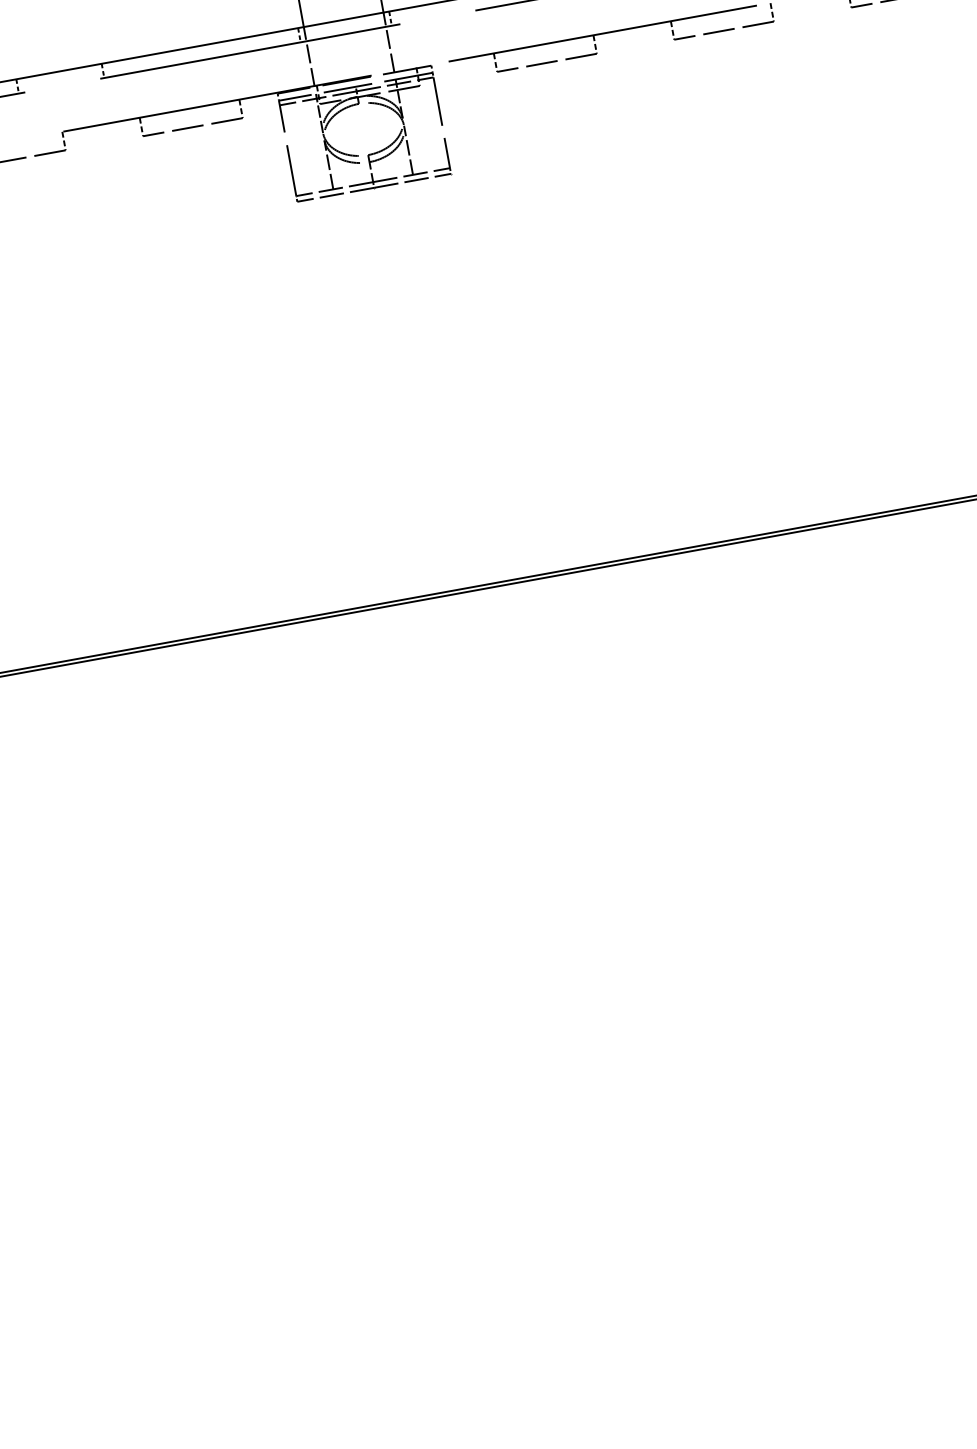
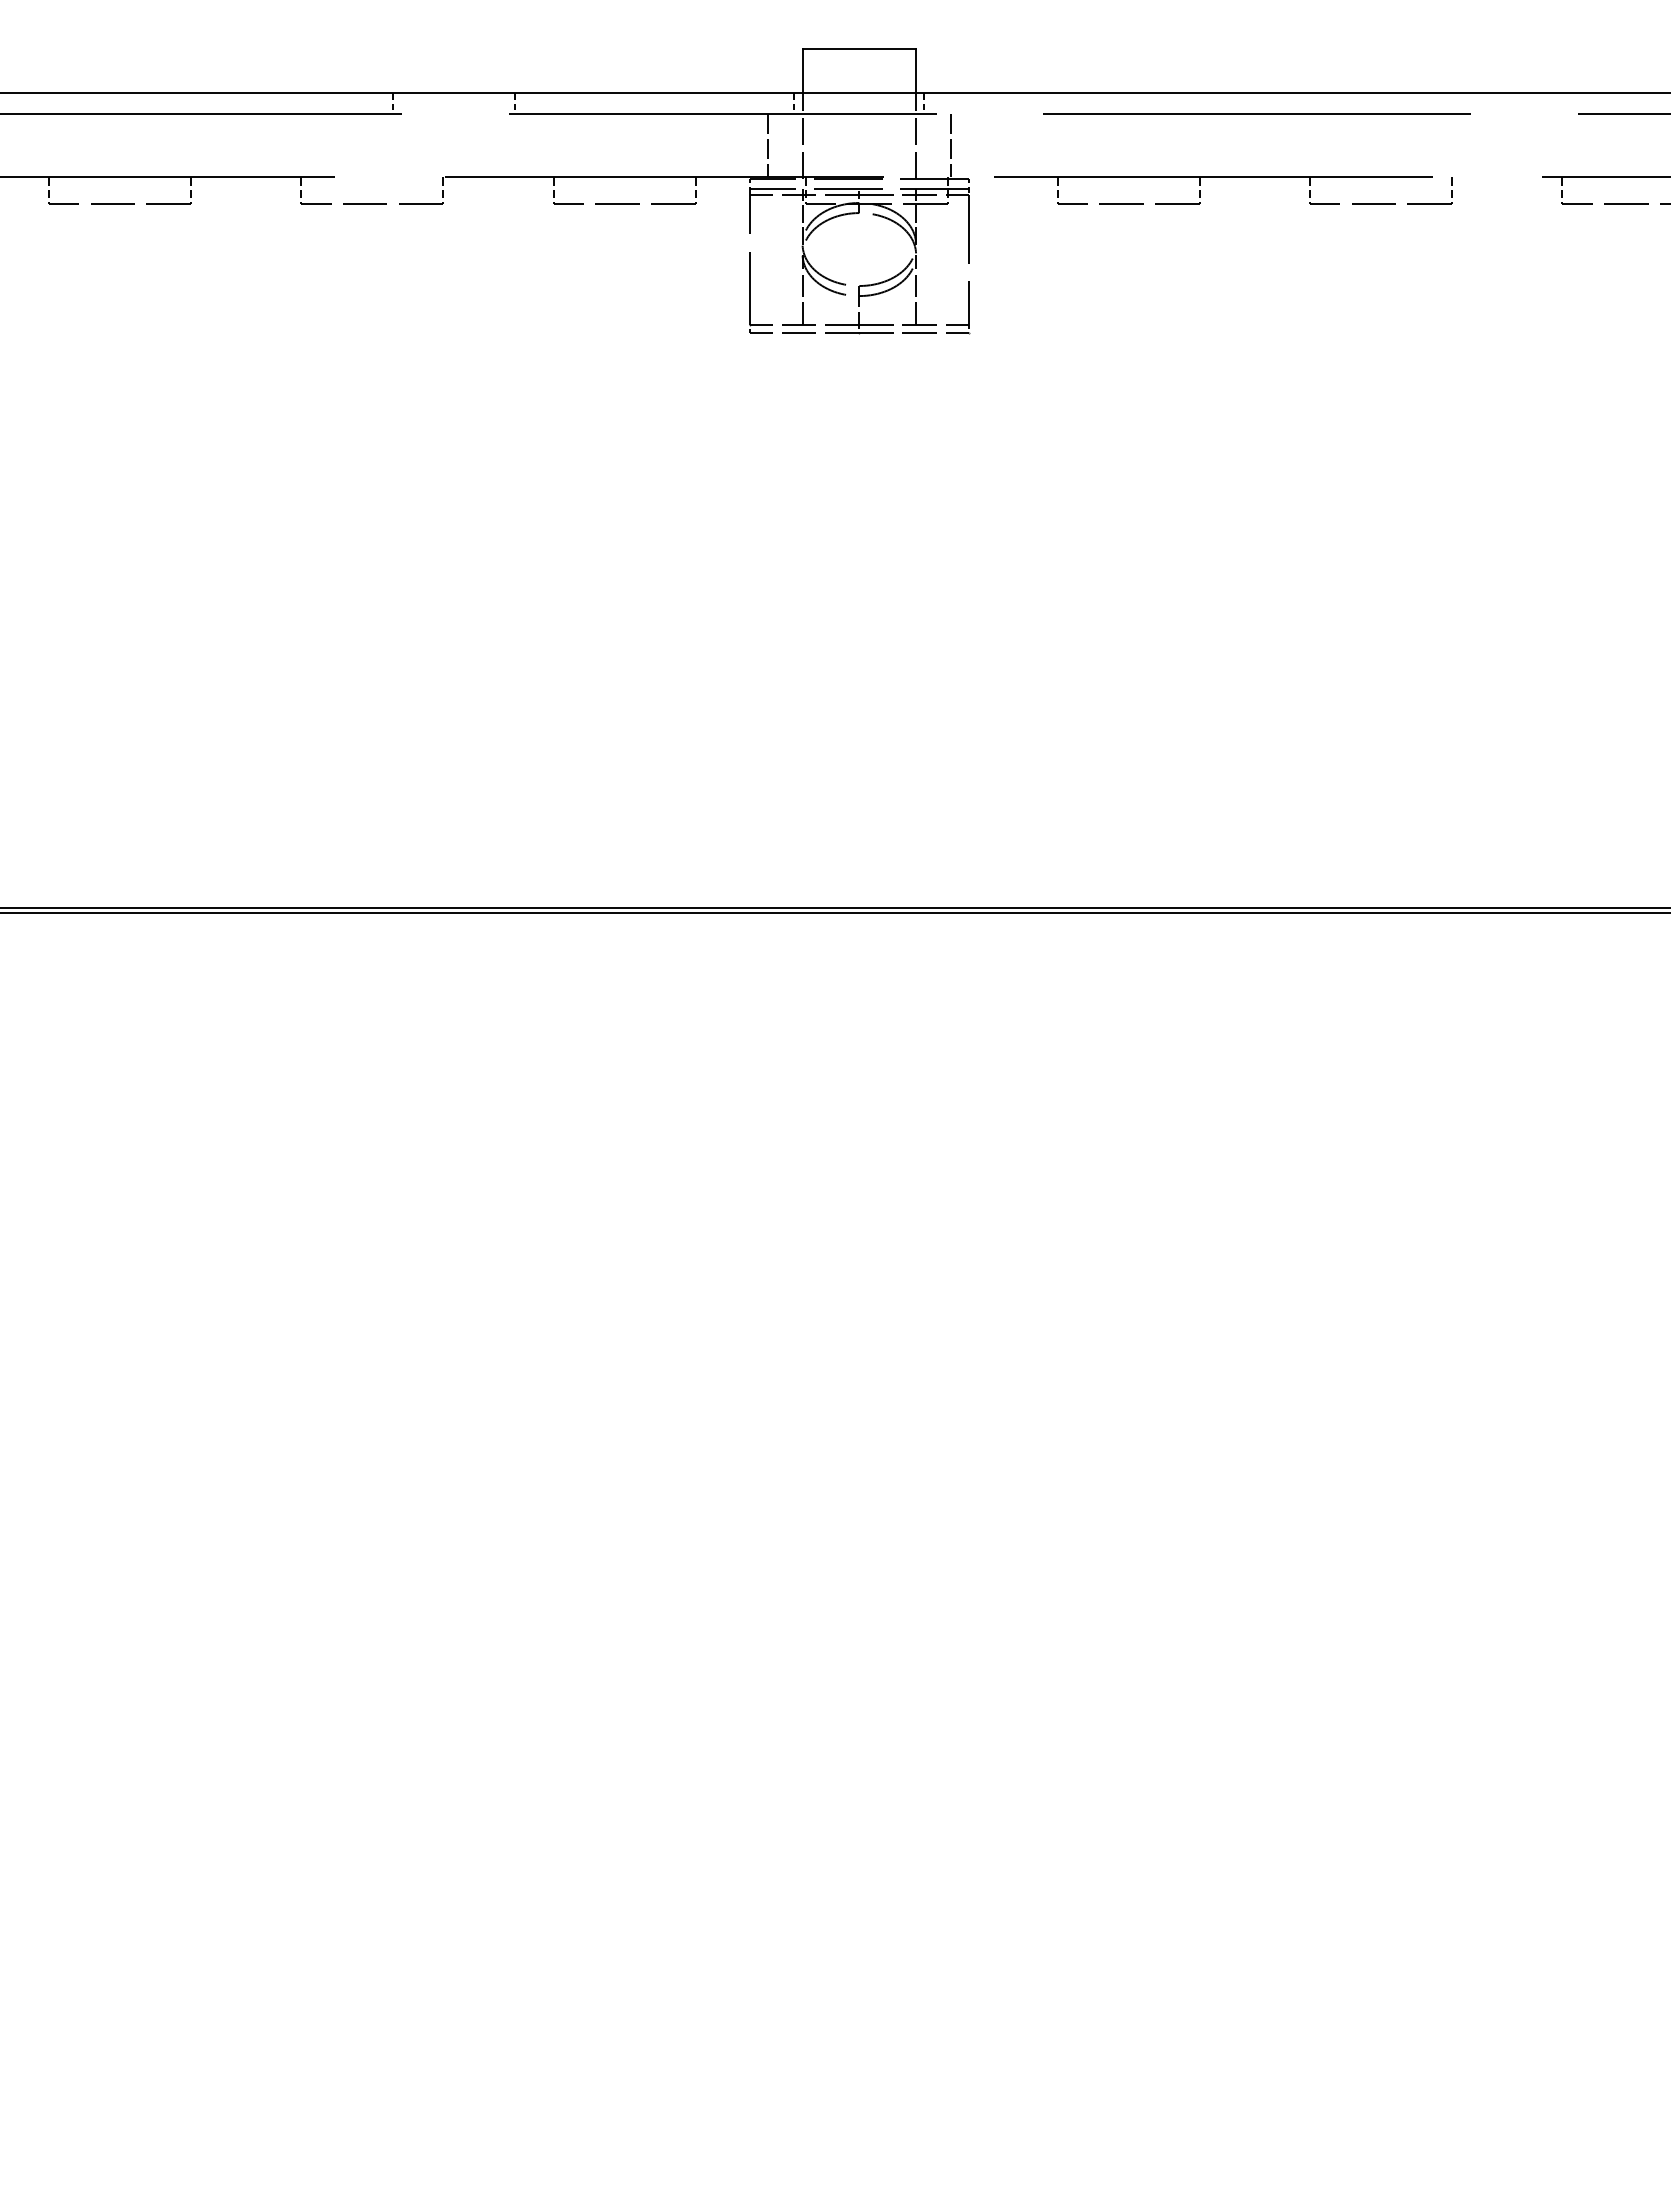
line: (414, 44) -> (950, 145), added
line: (286, 68) -> (768, 145), added

